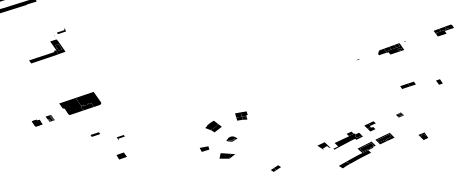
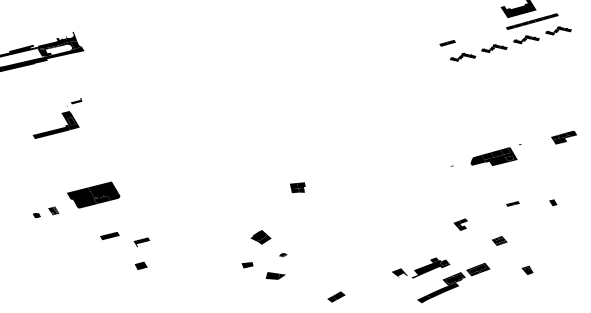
part: (392, 47) -> (496, 154), size x1.4
part: (407, 85) -> (512, 203), size x0.7
part: (399, 114) -> (499, 240), size x1.6
part: (241, 115) -> (297, 187), moved
part: (36, 122) -> (36, 215), size x0.6
part: (369, 126) -> (460, 224), moved
part: (95, 134) -> (109, 235), size x1.6
part: (120, 137) -> (141, 242), size x1.6
part: (232, 138) -> (283, 254), size x0.6
part: (275, 168) -> (336, 296), size x1.4

